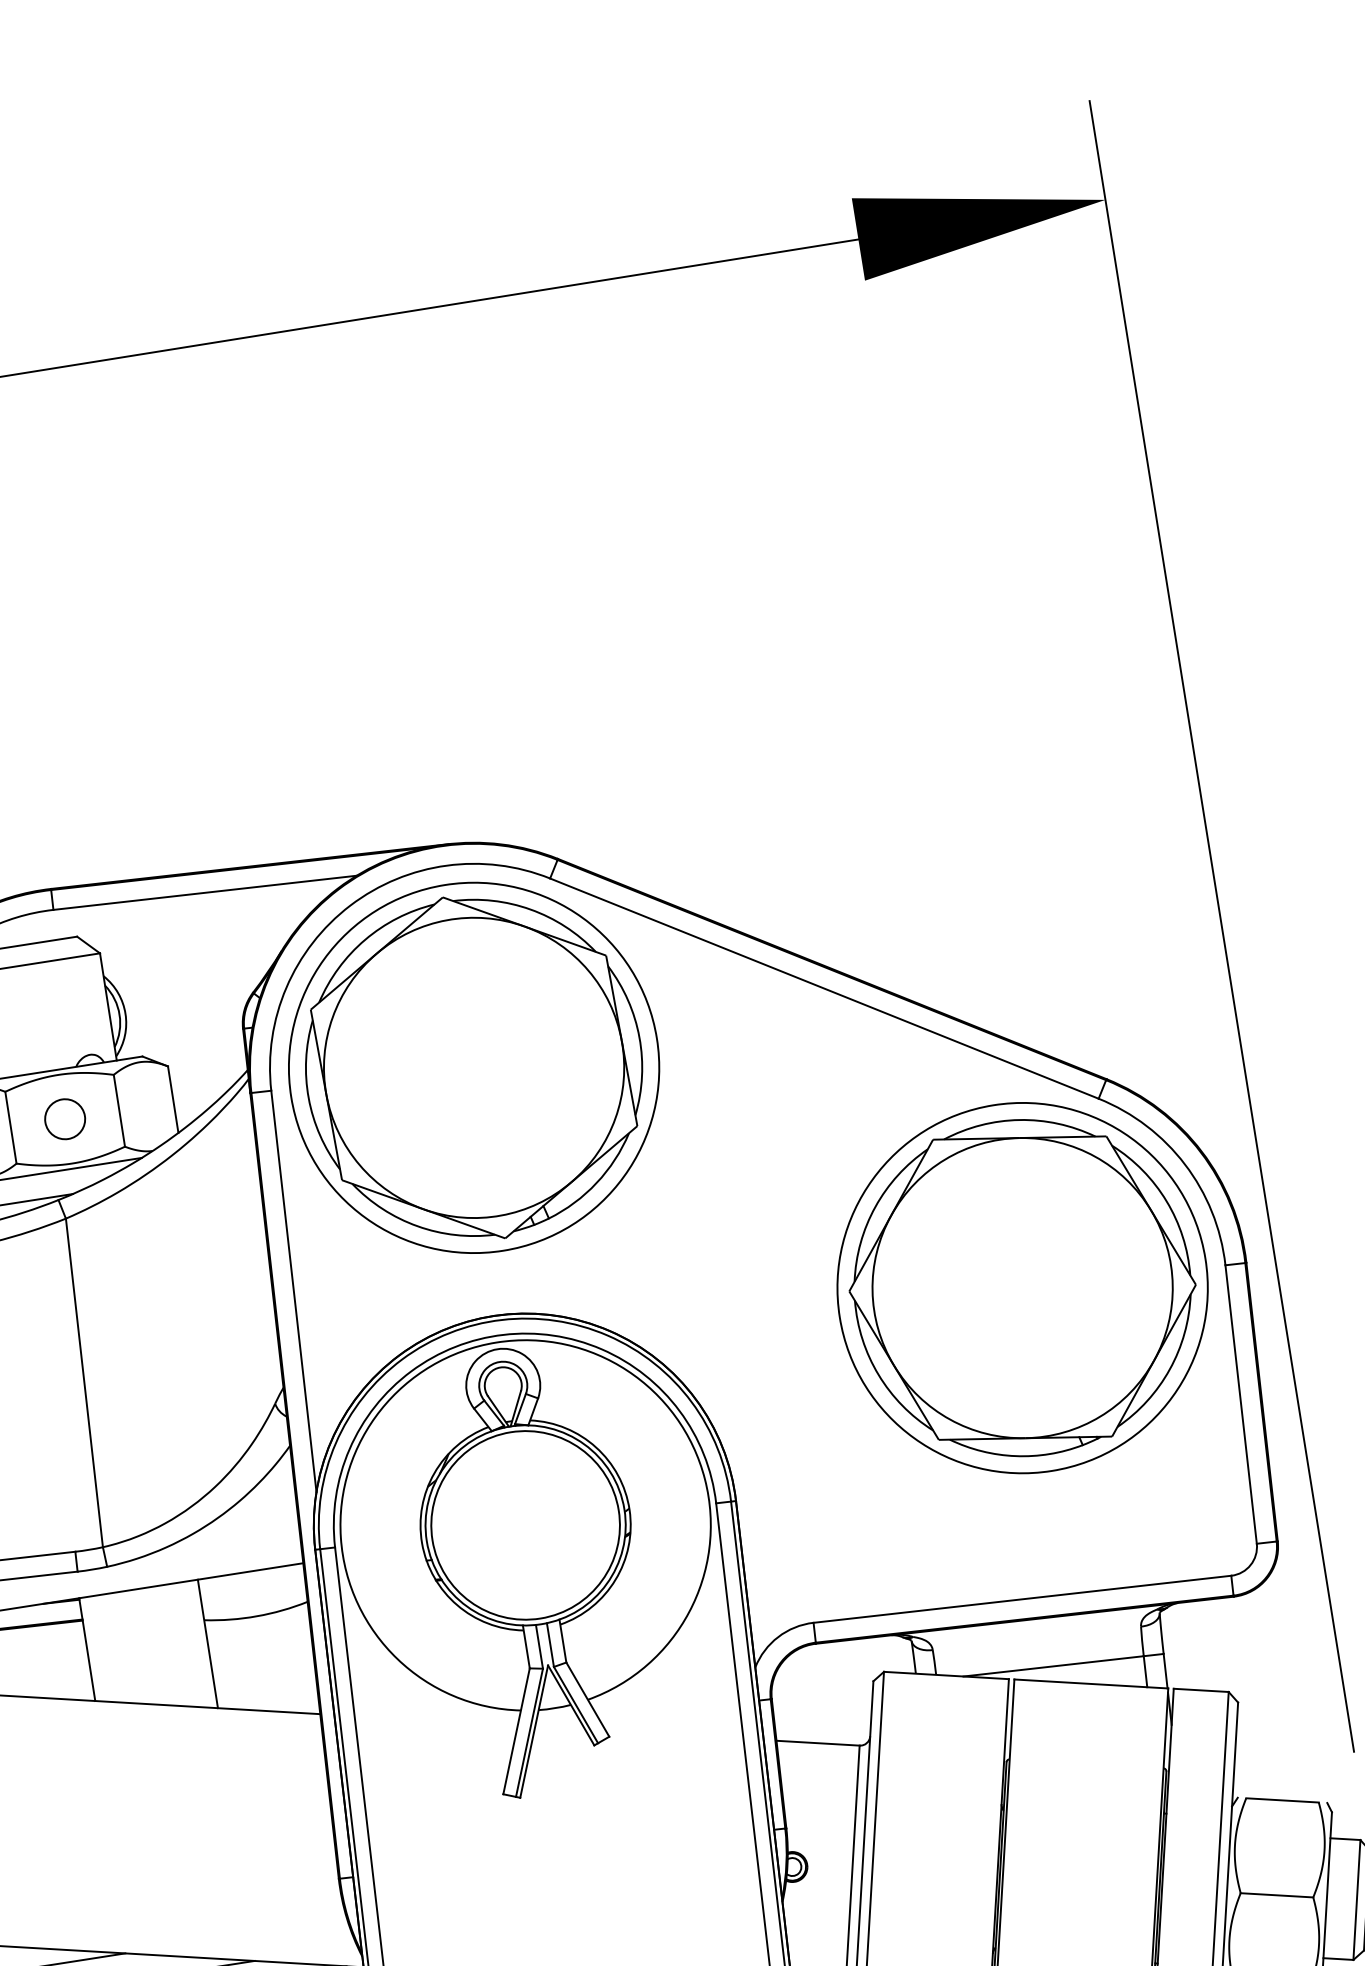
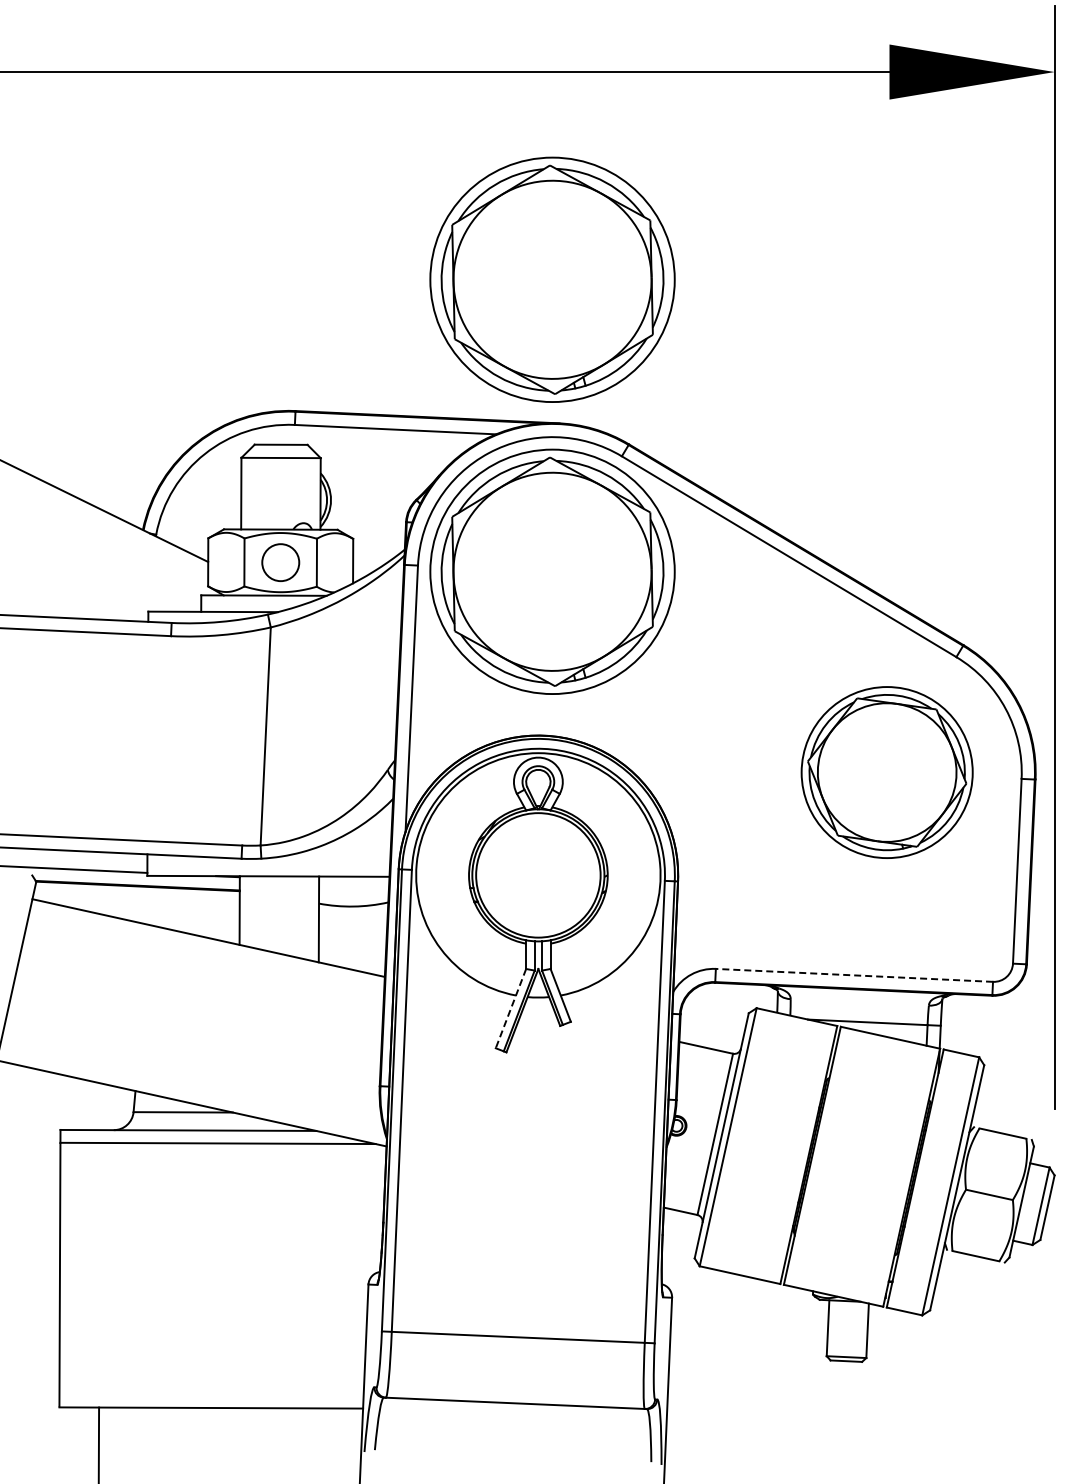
part: (403, 630) -> (552, 279), added
circle: (64, 1119) -> (280, 562), size x1.4
part: (1023, 1287) -> (887, 772), size x0.7
line: (1022, 1599) -> (854, 975), solid -> dashed
line: (516, 1732) -> (510, 1009), solid -> dashed

